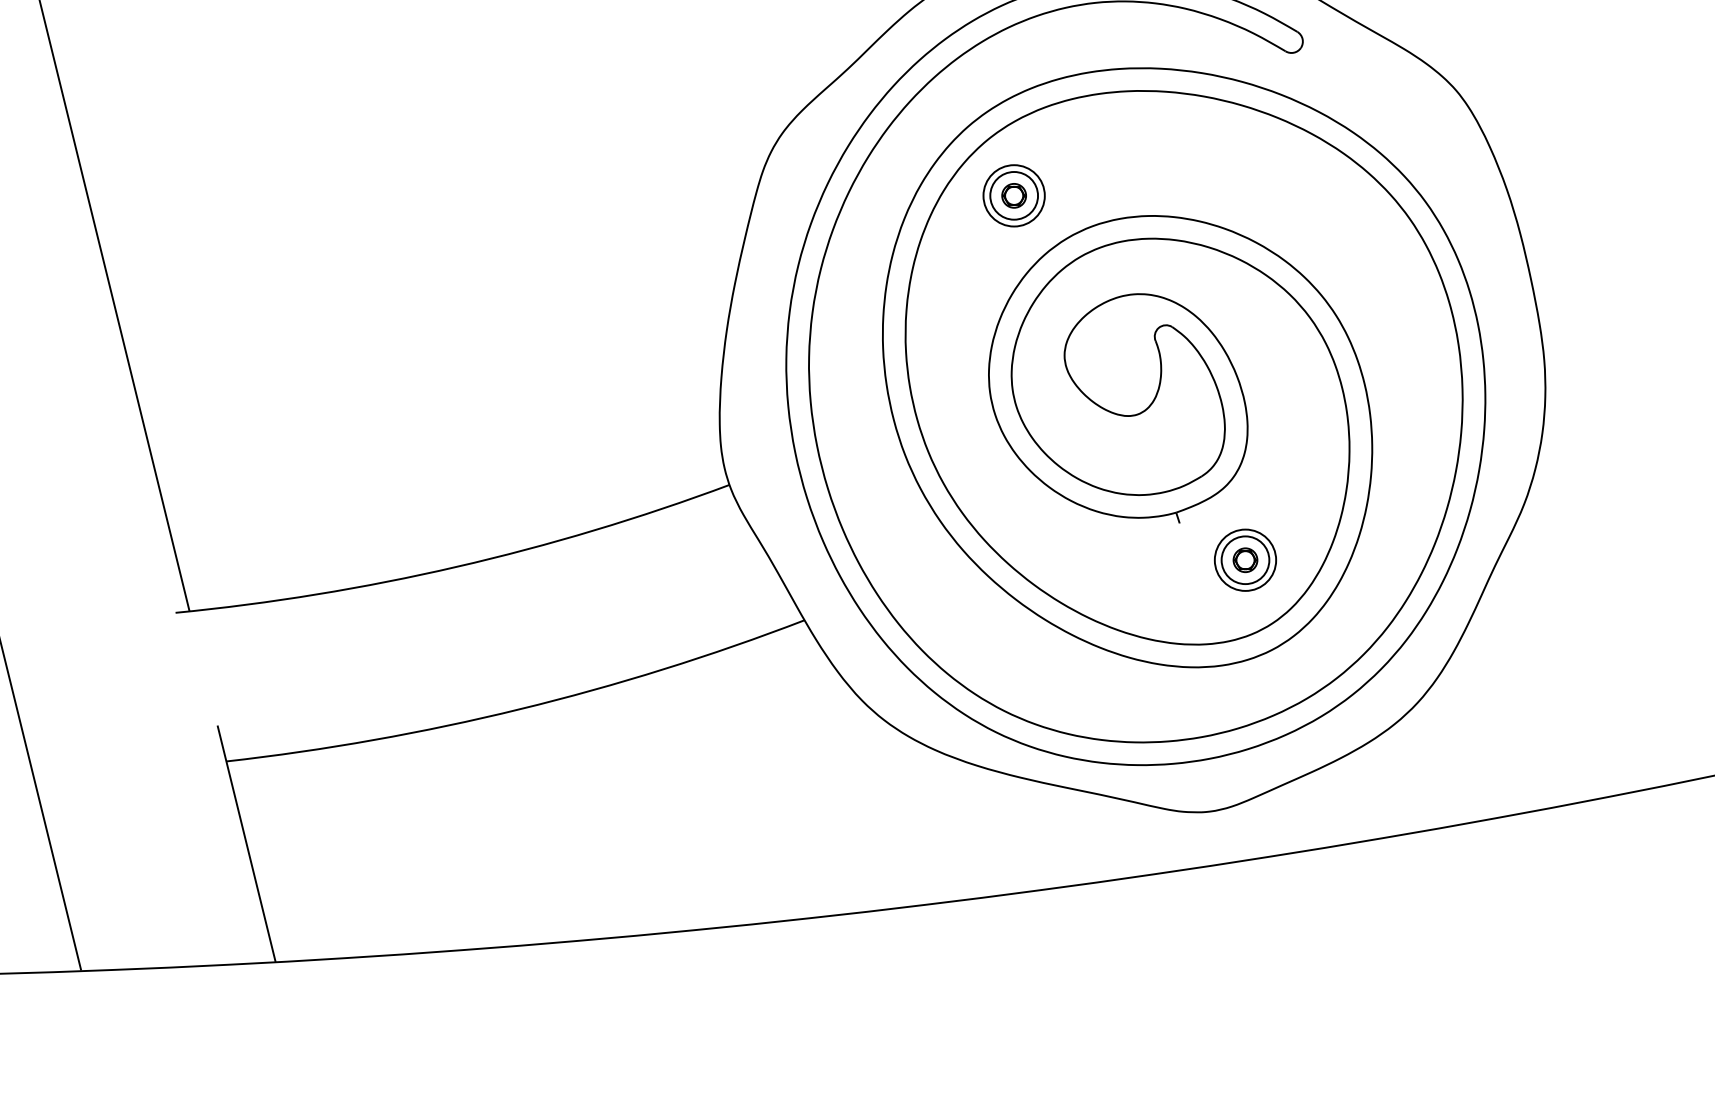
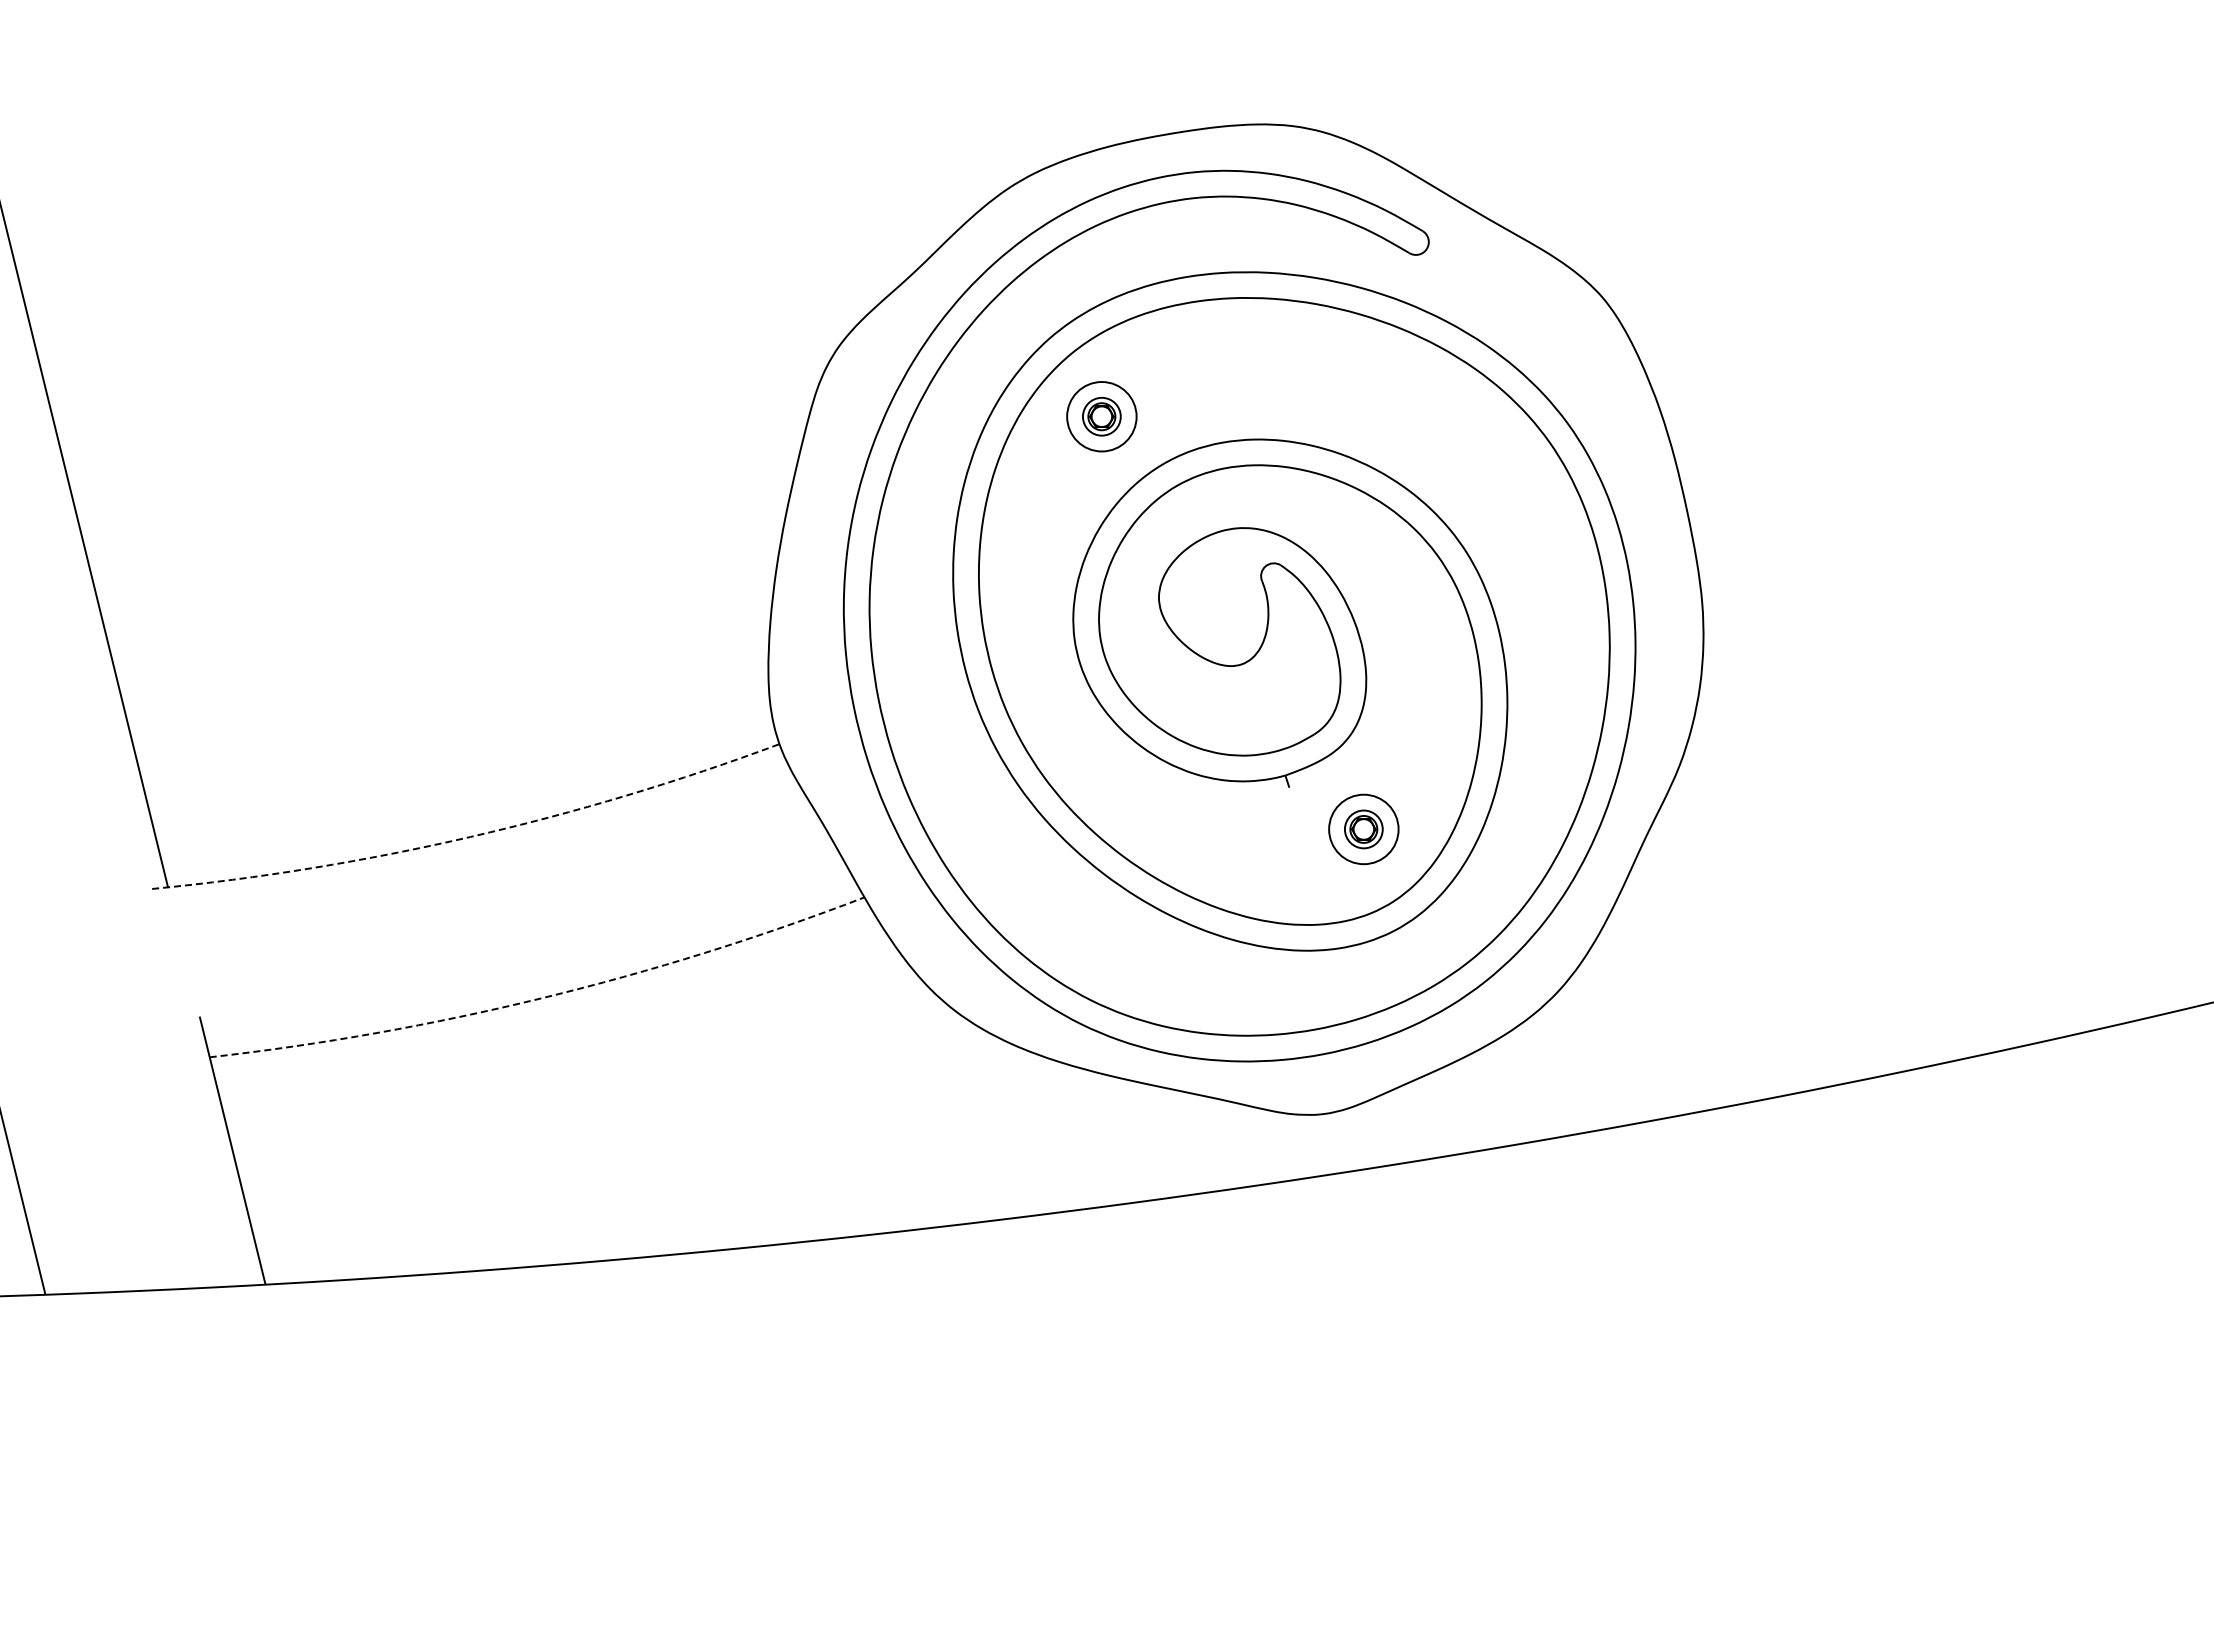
circle: (1013, 195) -> (1101, 416), size x0.7
circle: (1245, 560) -> (1363, 829), size x0.7
arc: (456, 566) -> (470, 836), solid -> dashed
arc: (520, 709) -> (542, 998), solid -> dashed

